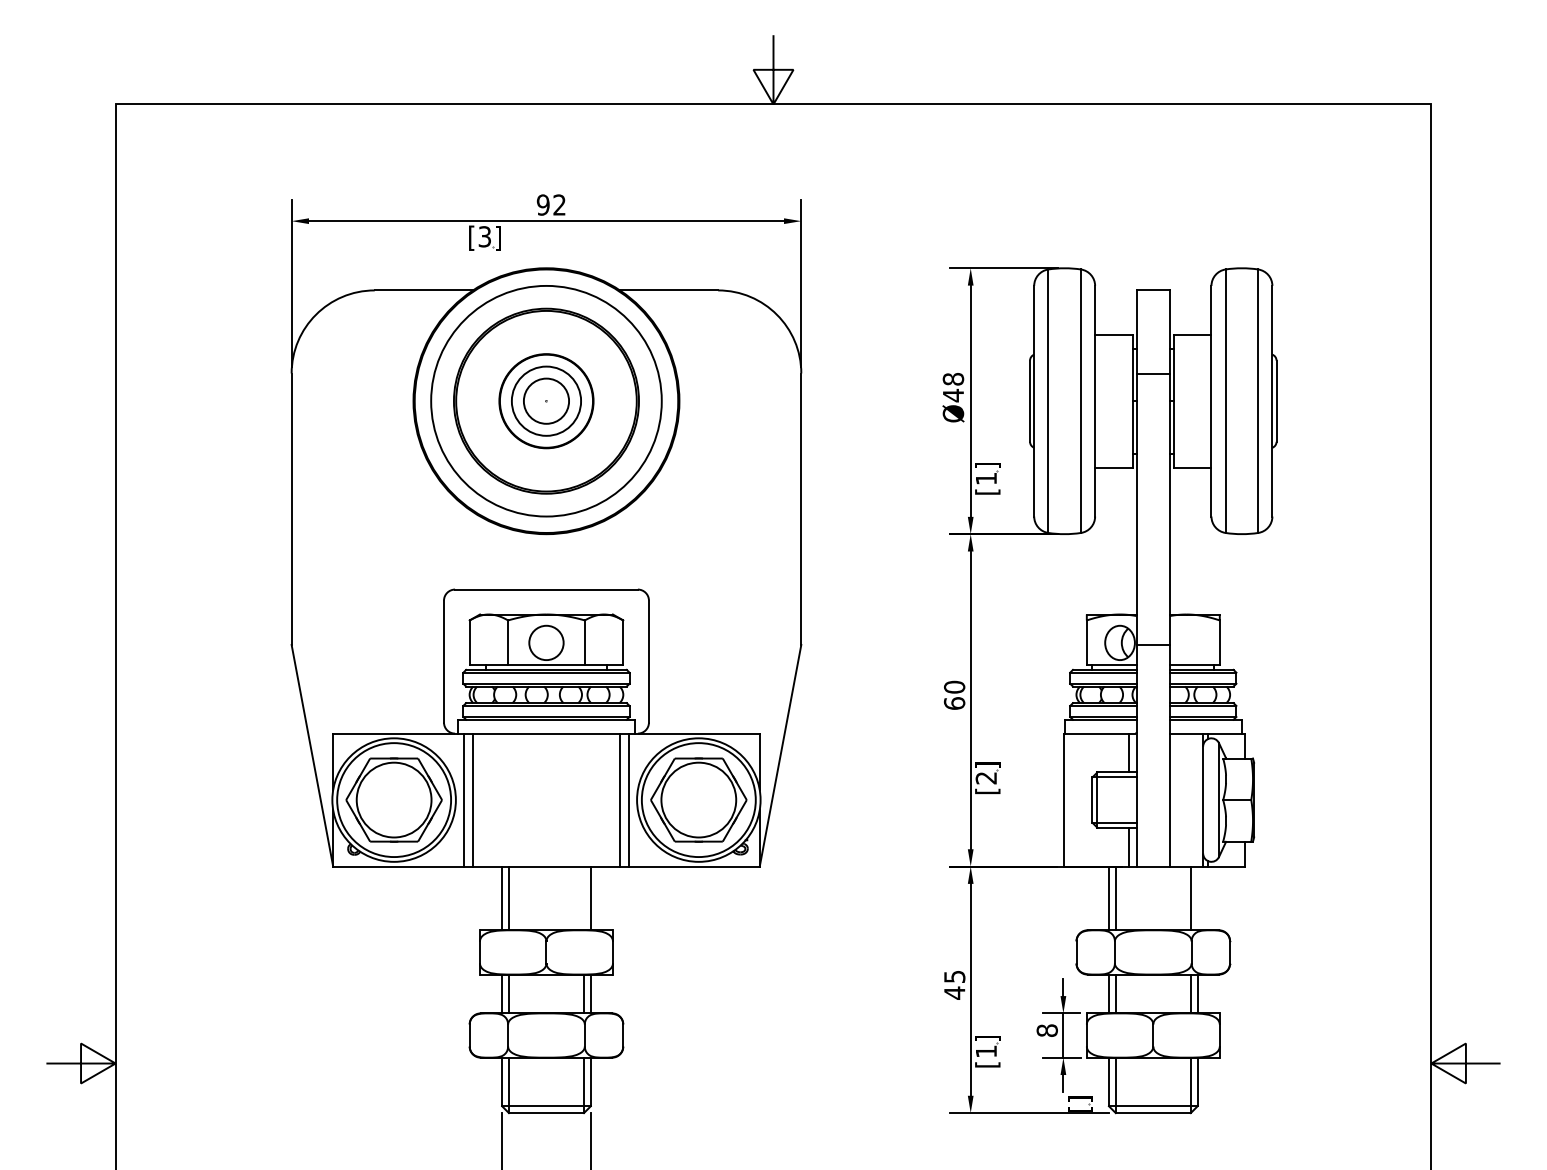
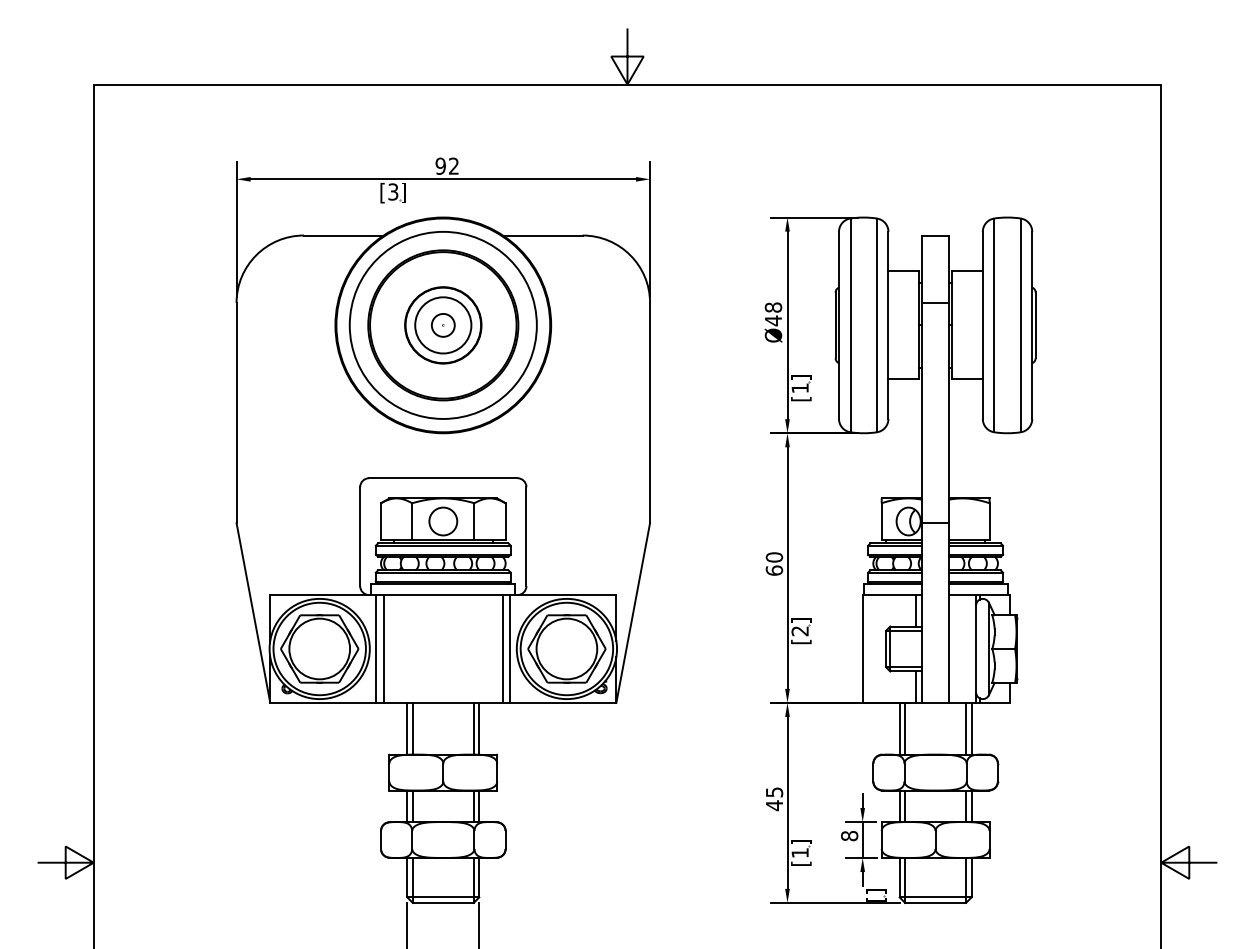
circle: (546, 401) -> (443, 325), size x0.62
line: (584, 898) -> (474, 728), added
line: (1197, 898) -> (971, 728), added

